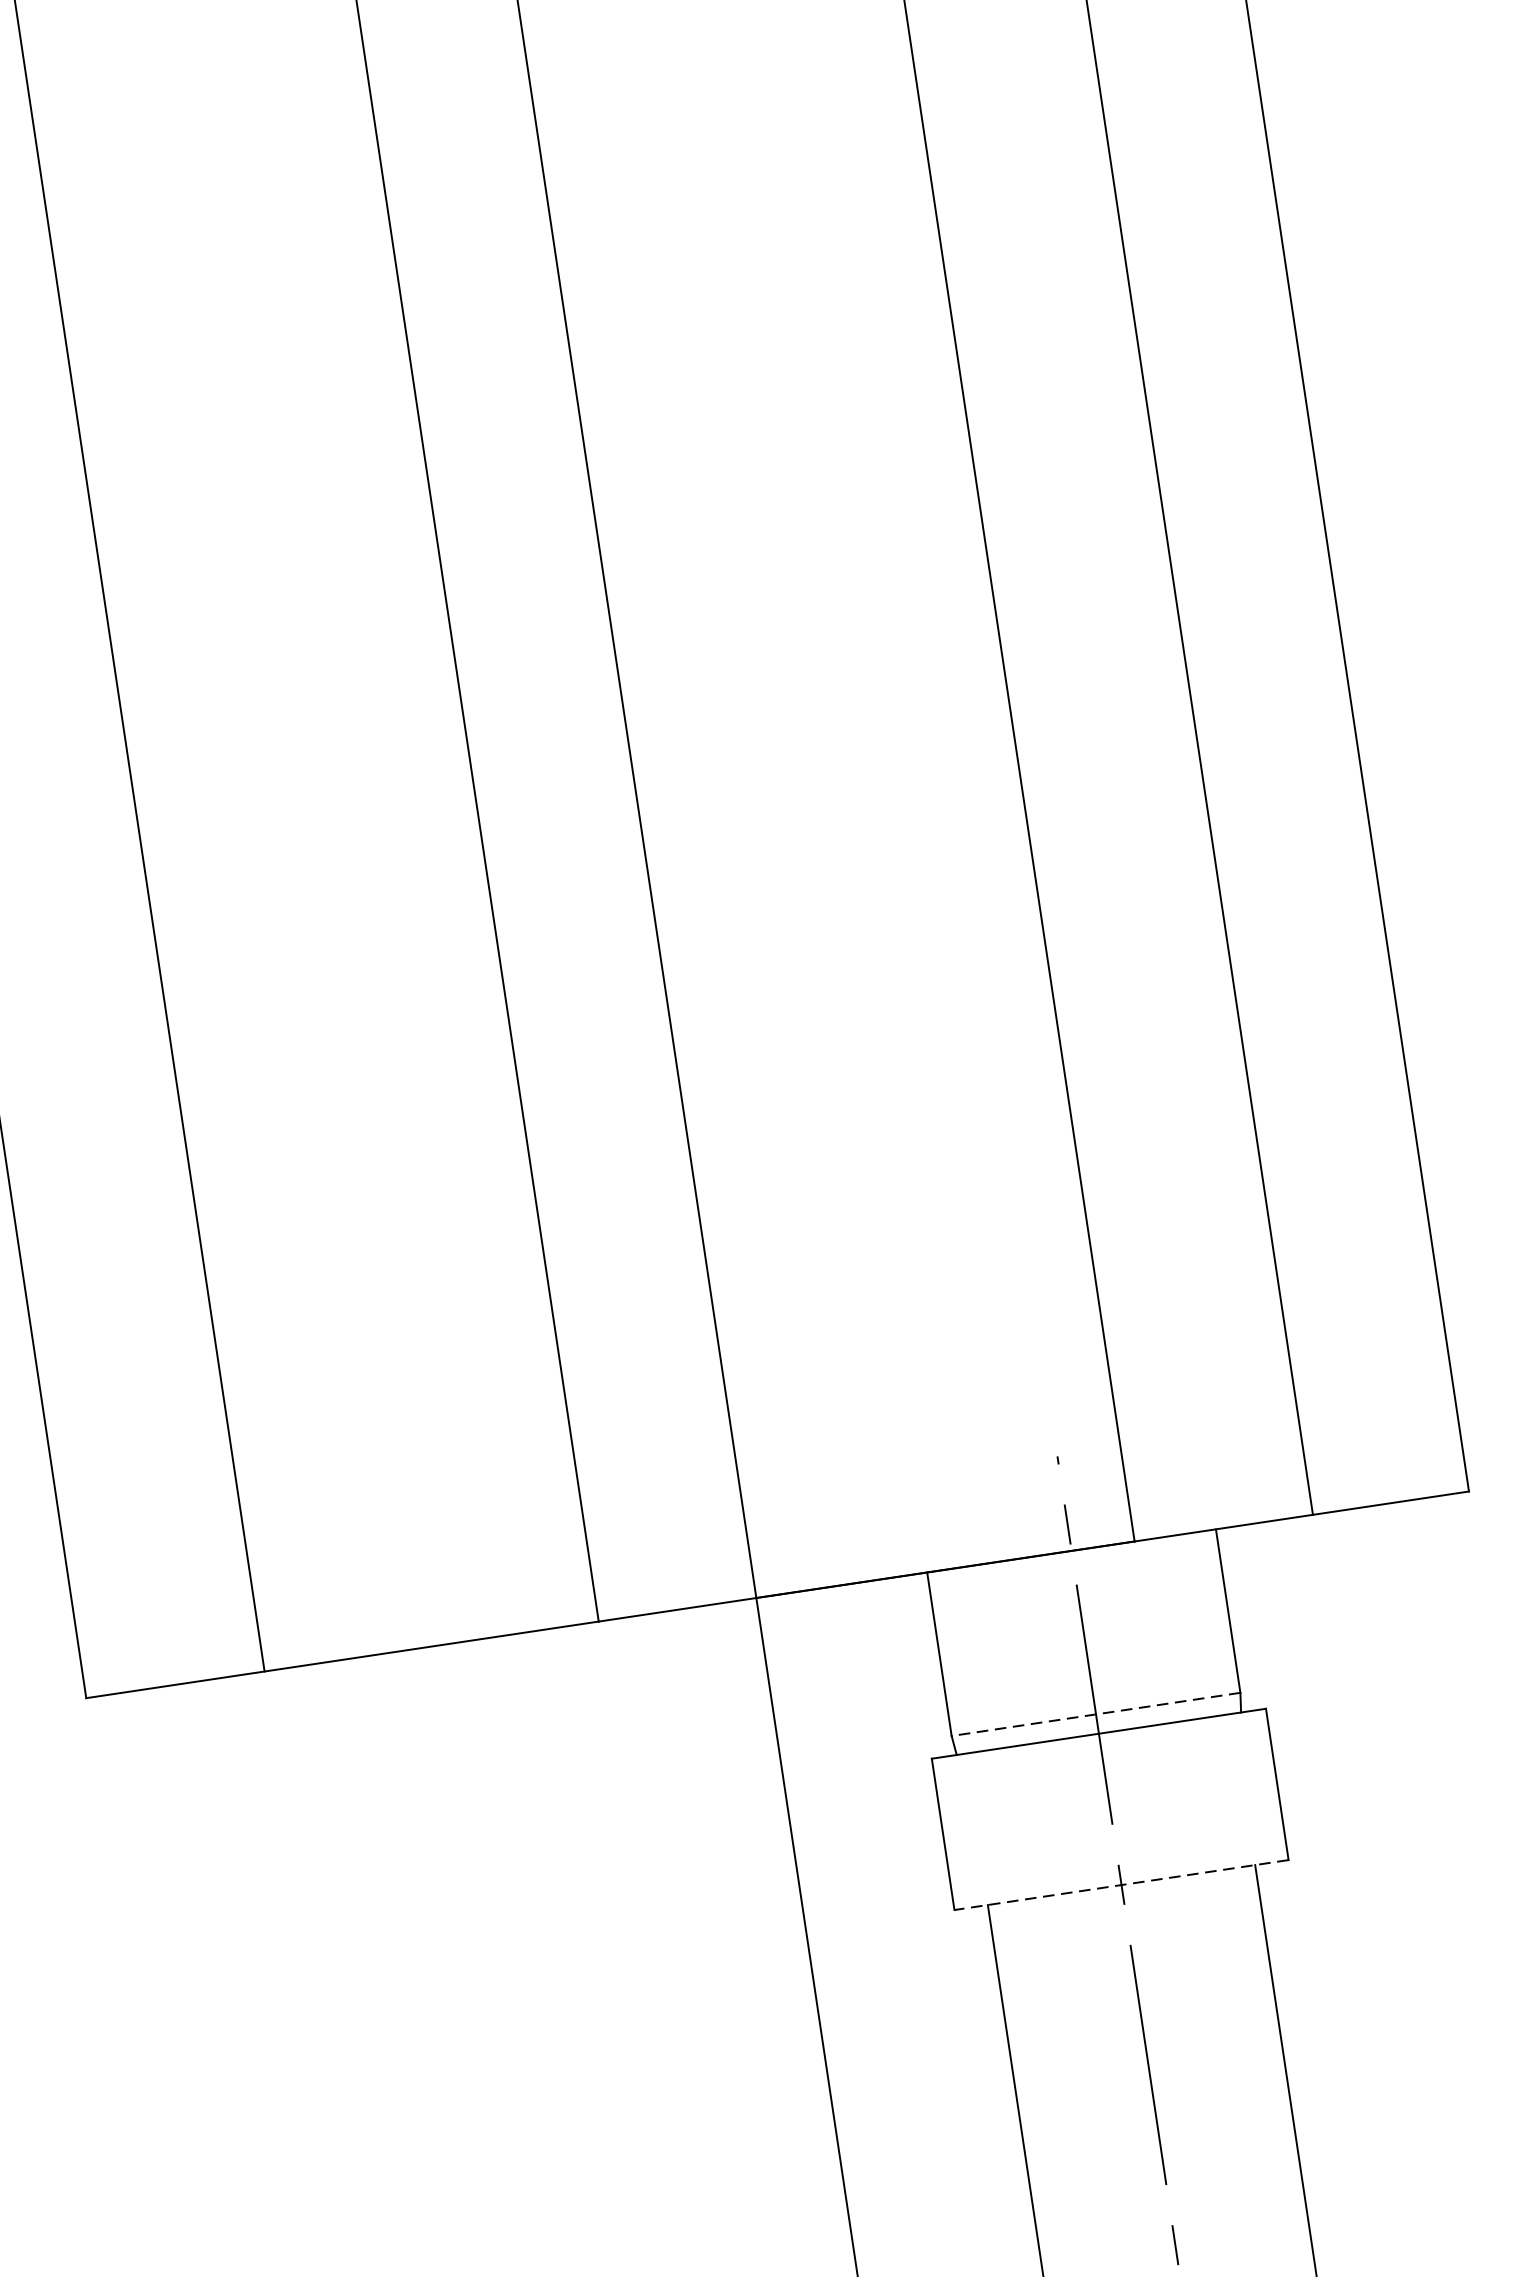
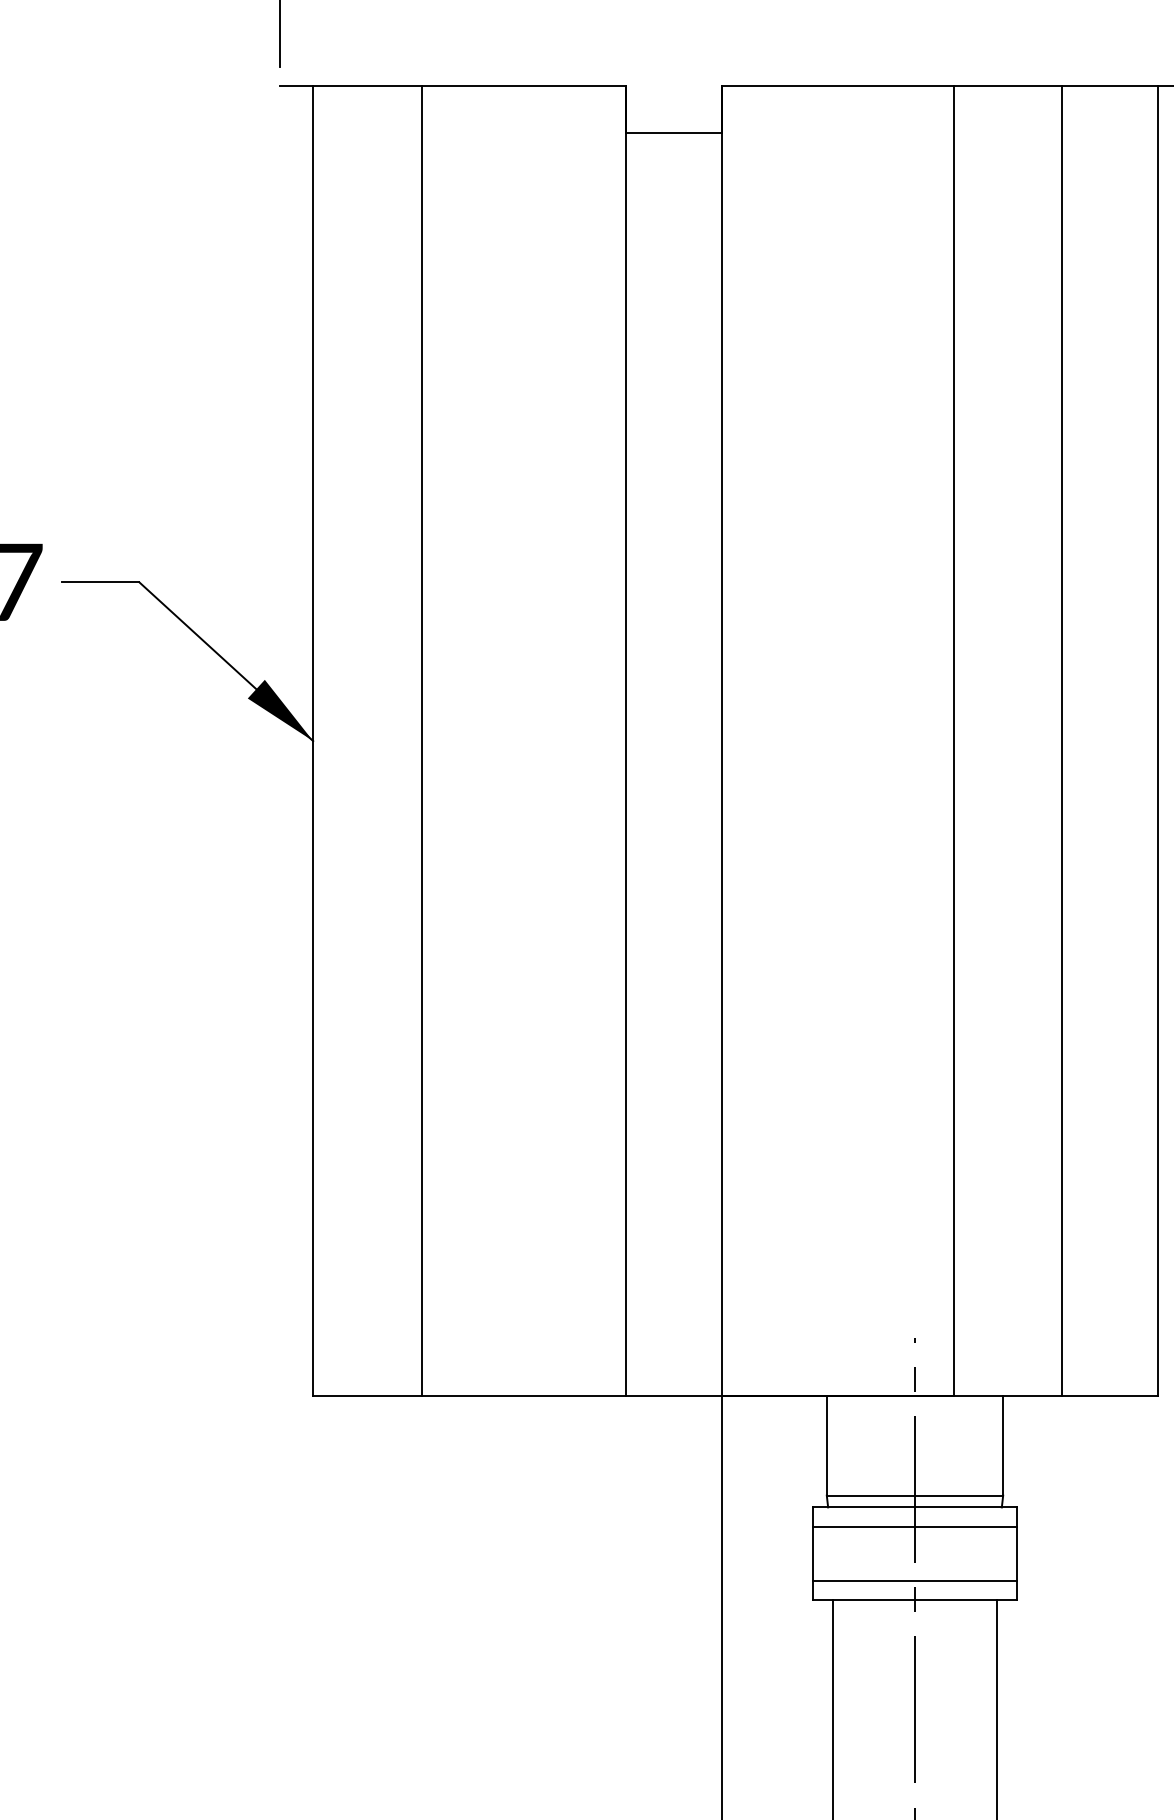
line: (1095, 1714) -> (914, 1495), dashed -> solid
line: (1102, 1765) -> (914, 1526), added
line: (1115, 1853) -> (914, 1580), added
line: (1120, 1884) -> (914, 1599), dashed -> solid

